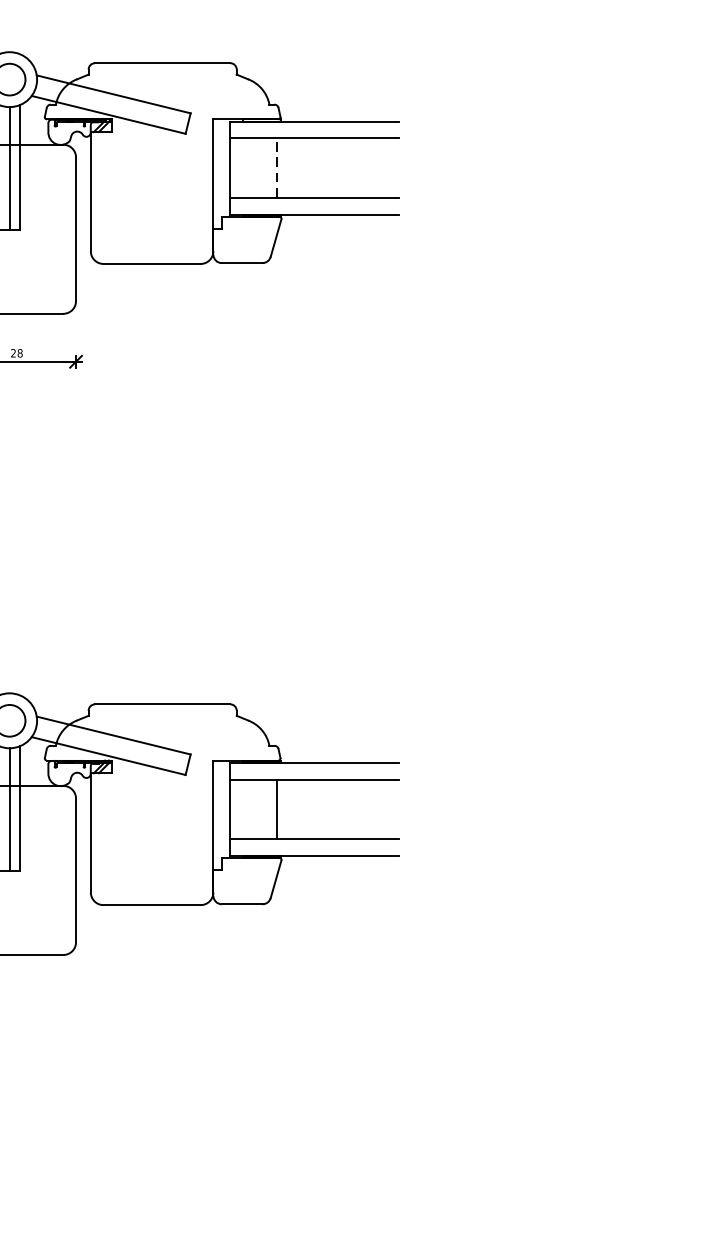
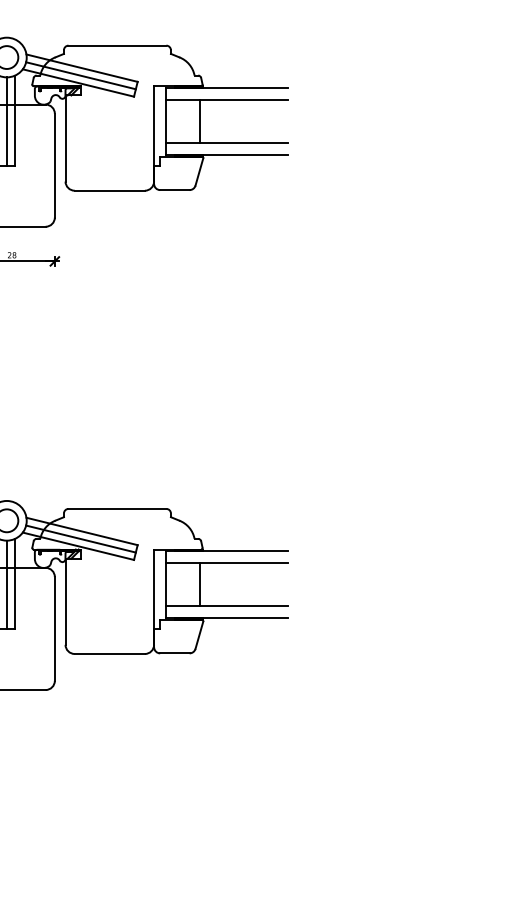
line: (111, 104) -> (80, 75), added
line: (276, 166) -> (199, 120), dashed -> solid
line: (111, 745) -> (80, 538), added

